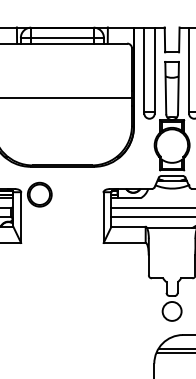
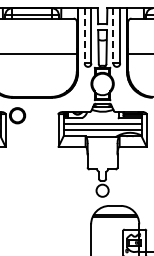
line: (143, 69) -> (84, 35), solid -> dashed
line: (189, 69) -> (113, 35), solid -> dashed

